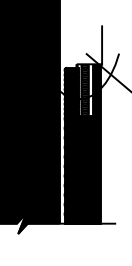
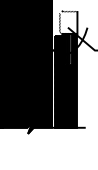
hatch: (86, 44) -> (68, 22), added

